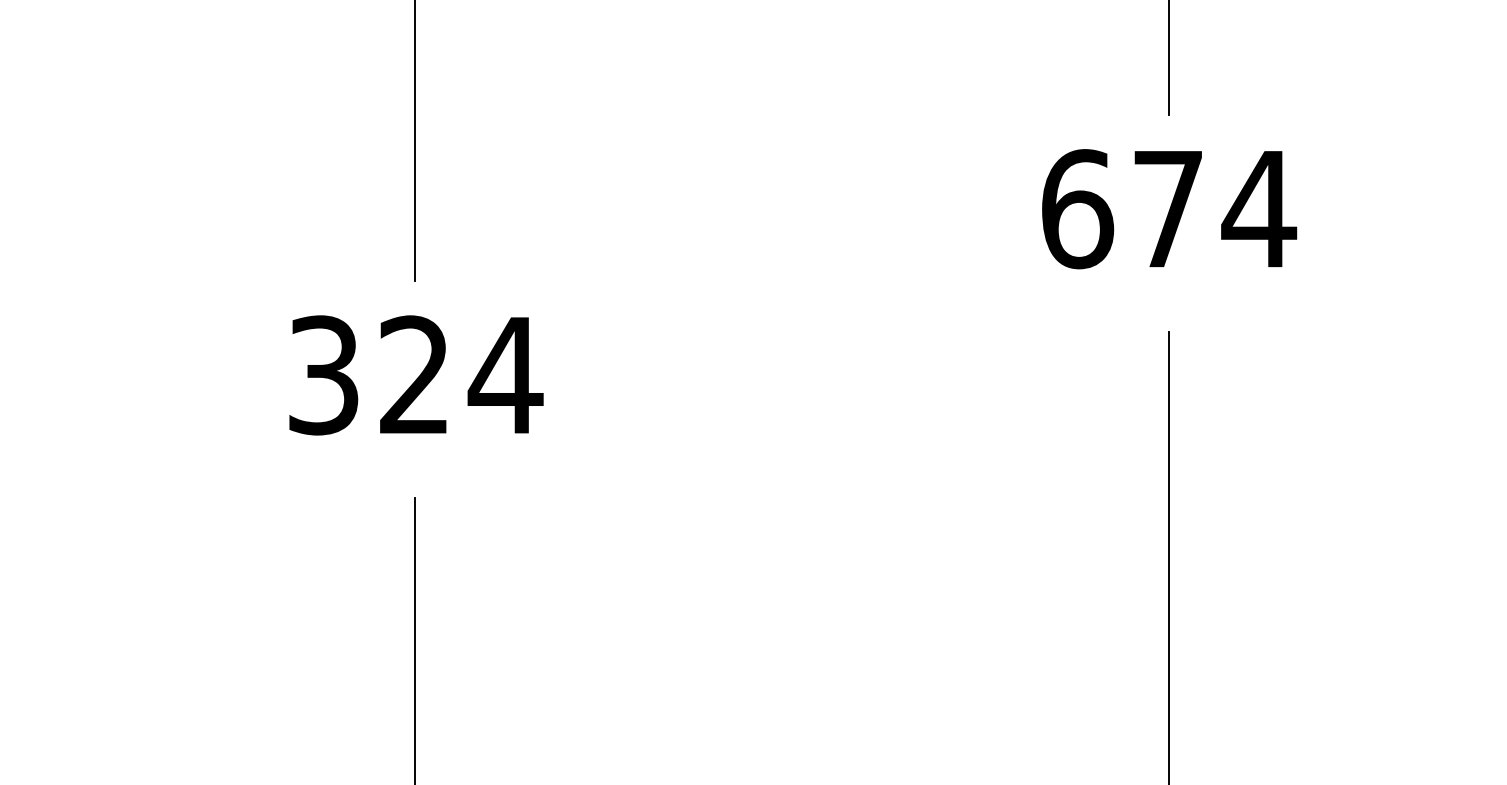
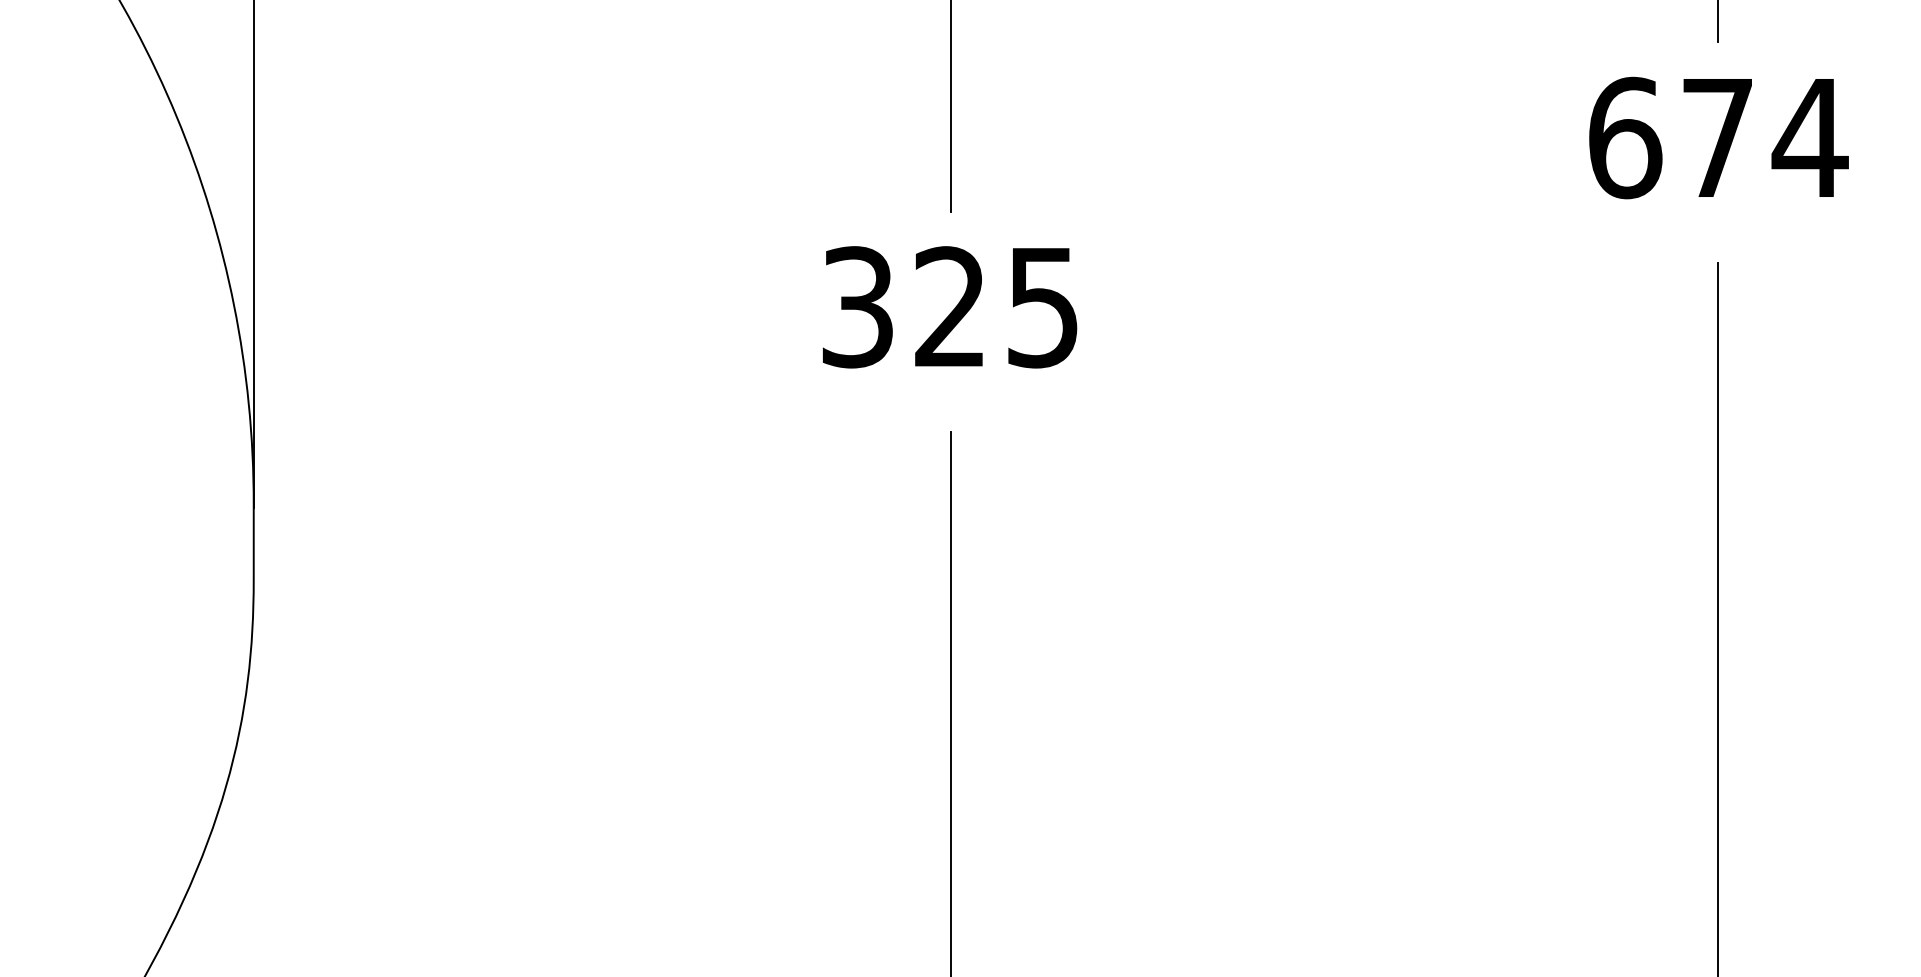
text: (505, 376) -> (1042, 308), 324 -> 325

